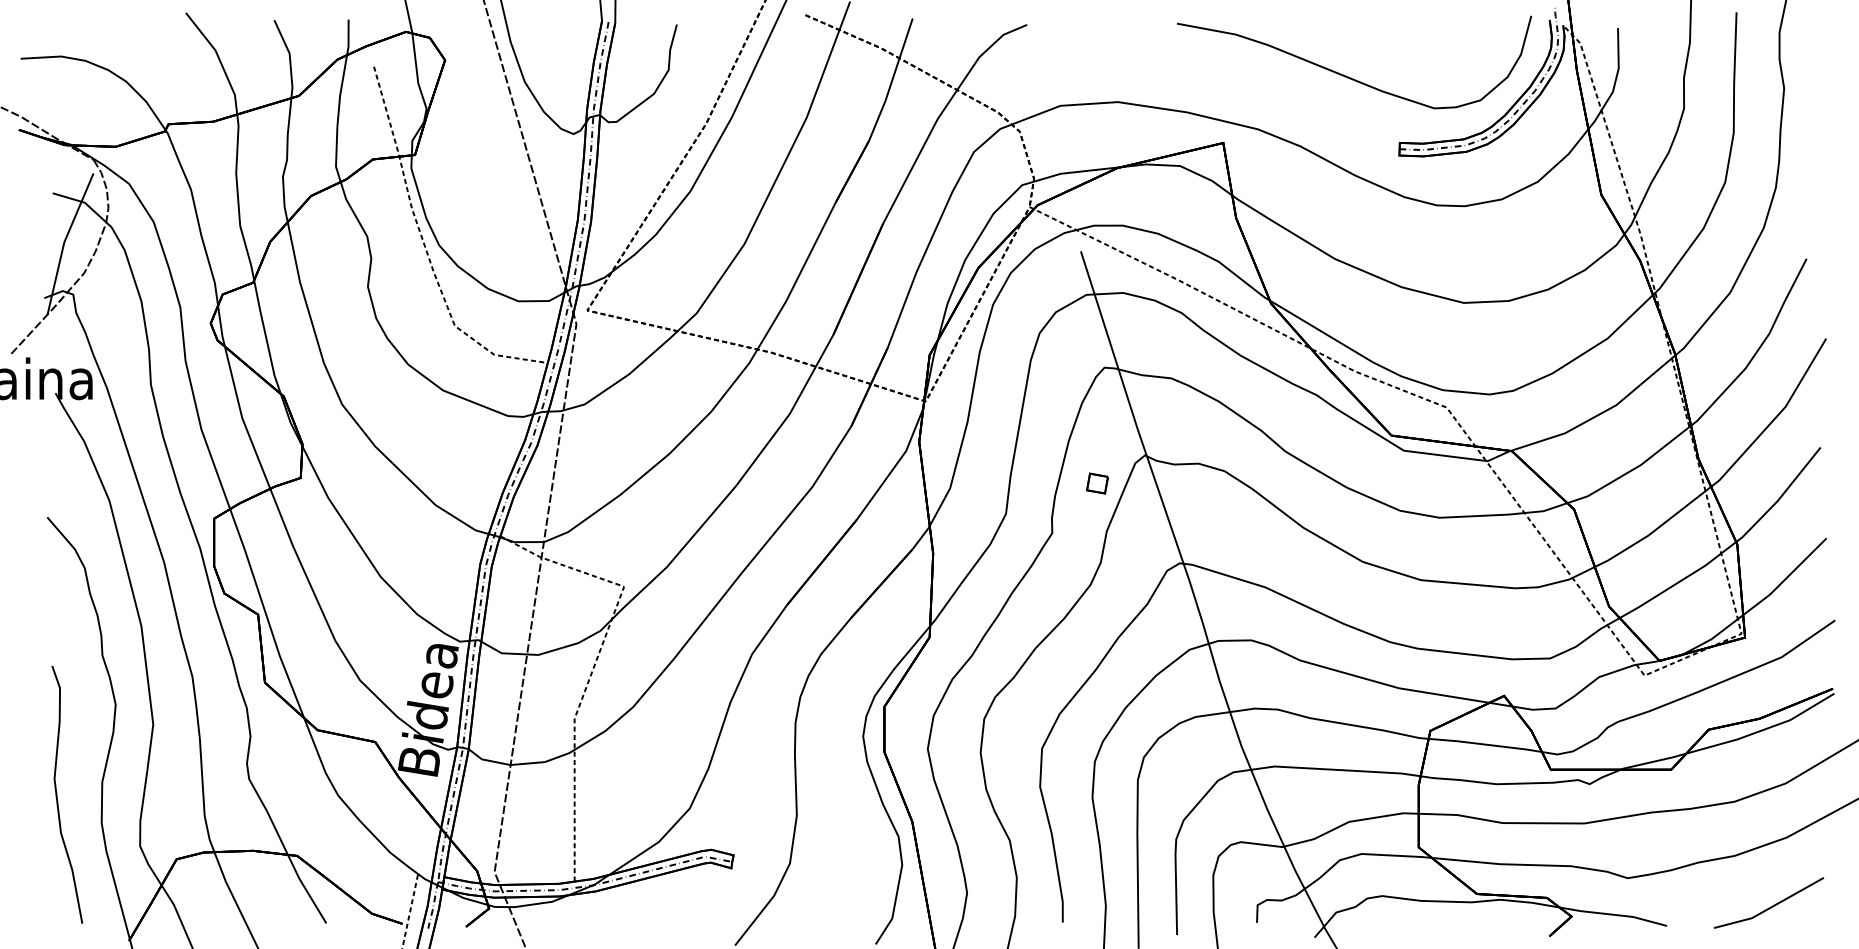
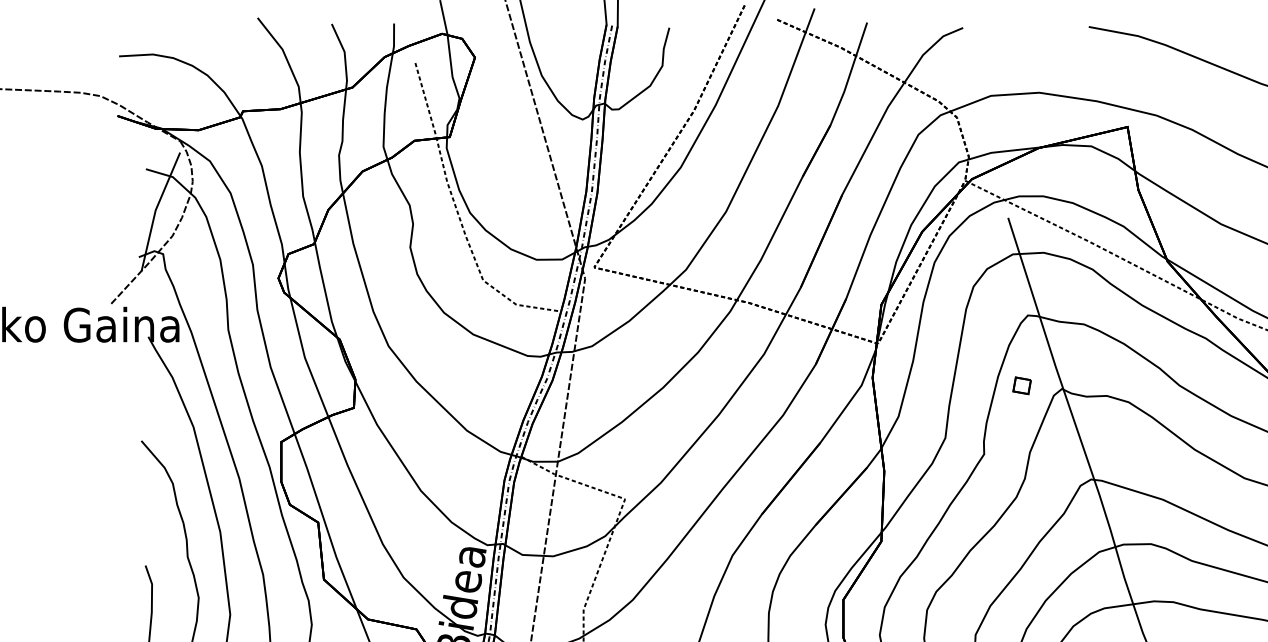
part: (1097, 483) -> (1022, 385), moved

